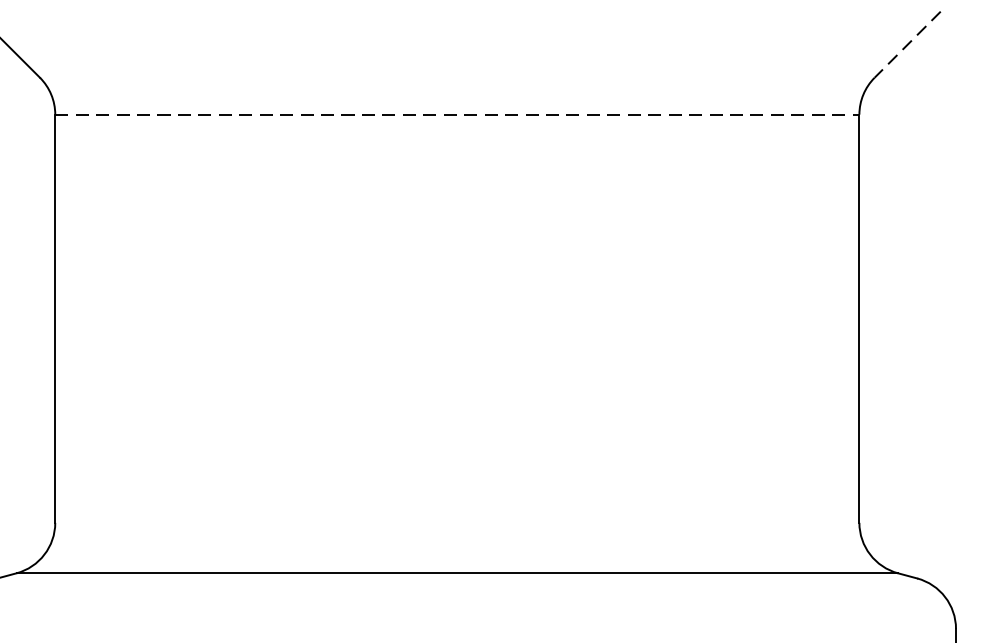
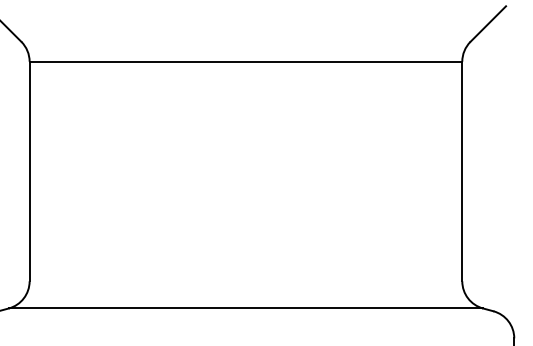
line: (906, 45) -> (487, 24), dashed -> solid
line: (458, 114) -> (246, 61), dashed -> solid

